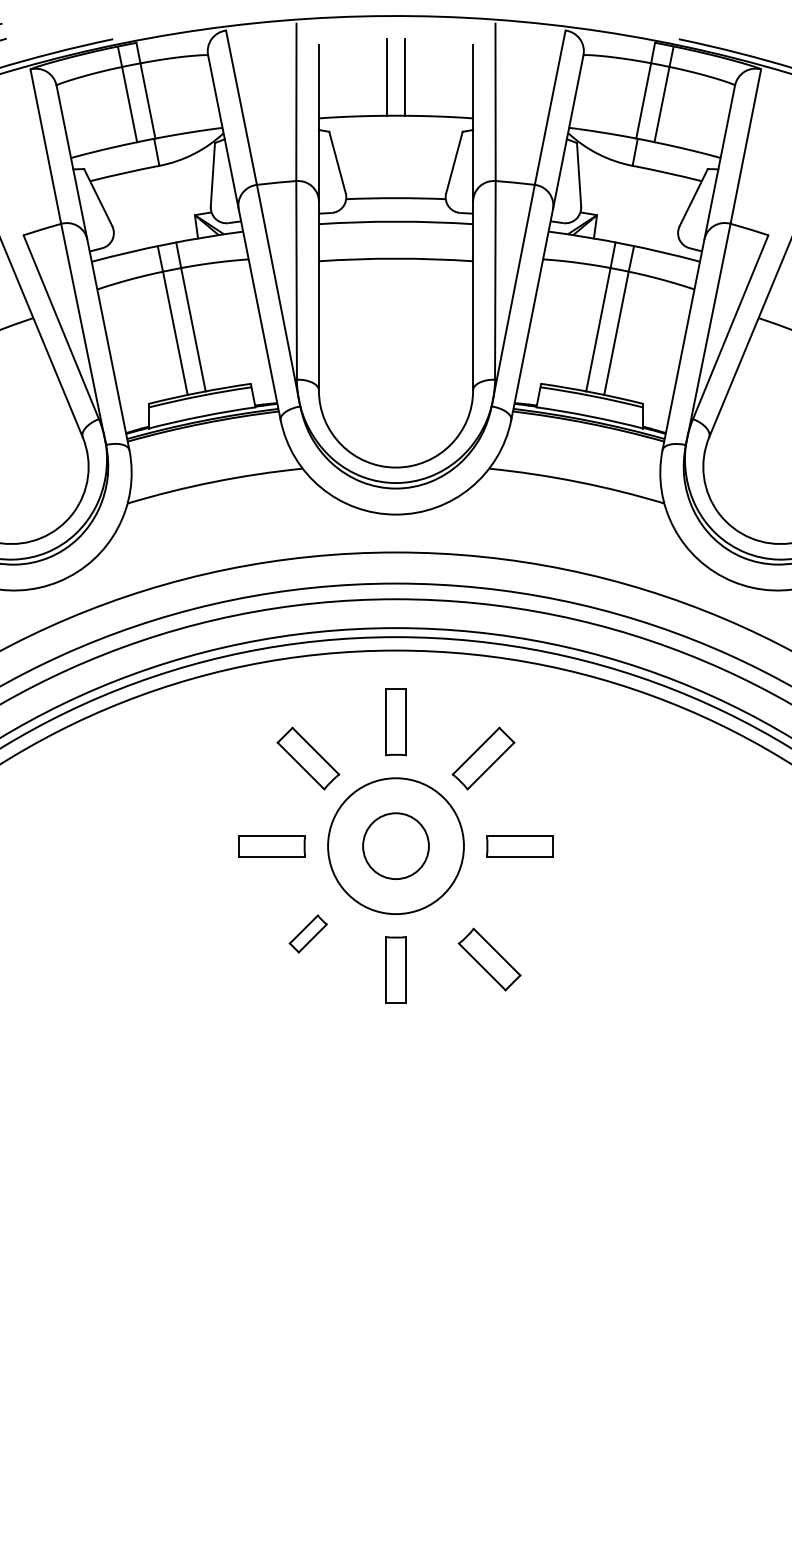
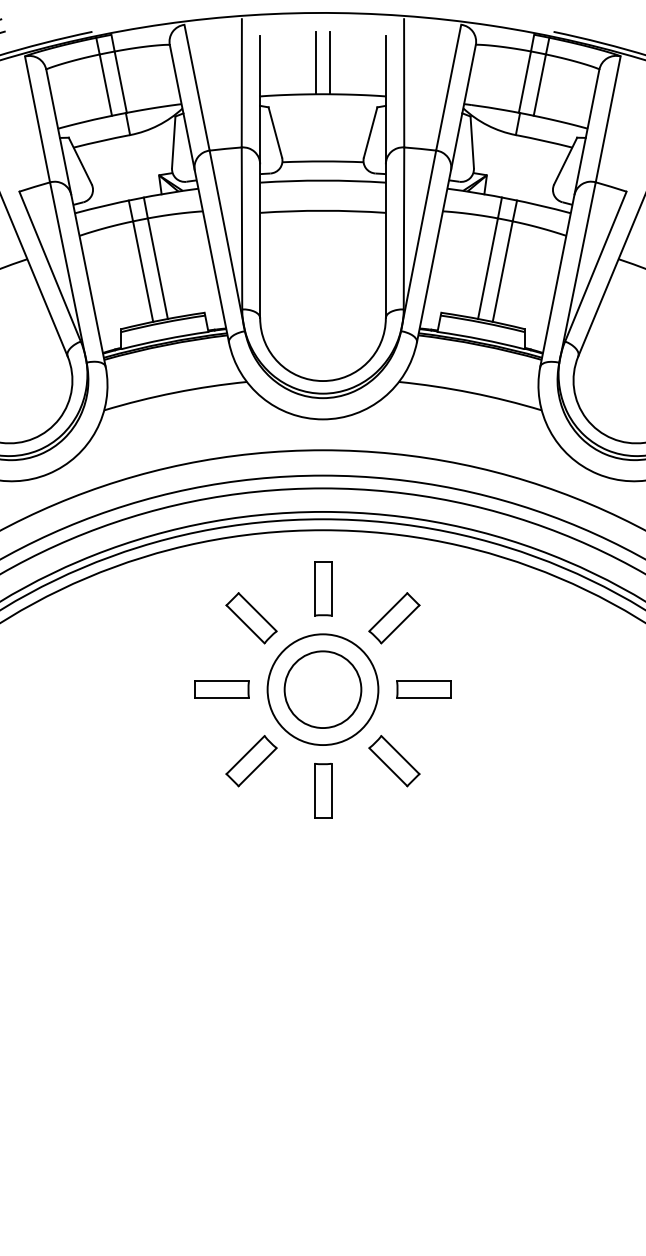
circle: (395, 845) -> (322, 689), size x1.43
part: (308, 934) -> (251, 761), size x1.67
part: (489, 960) -> (394, 761), moved

